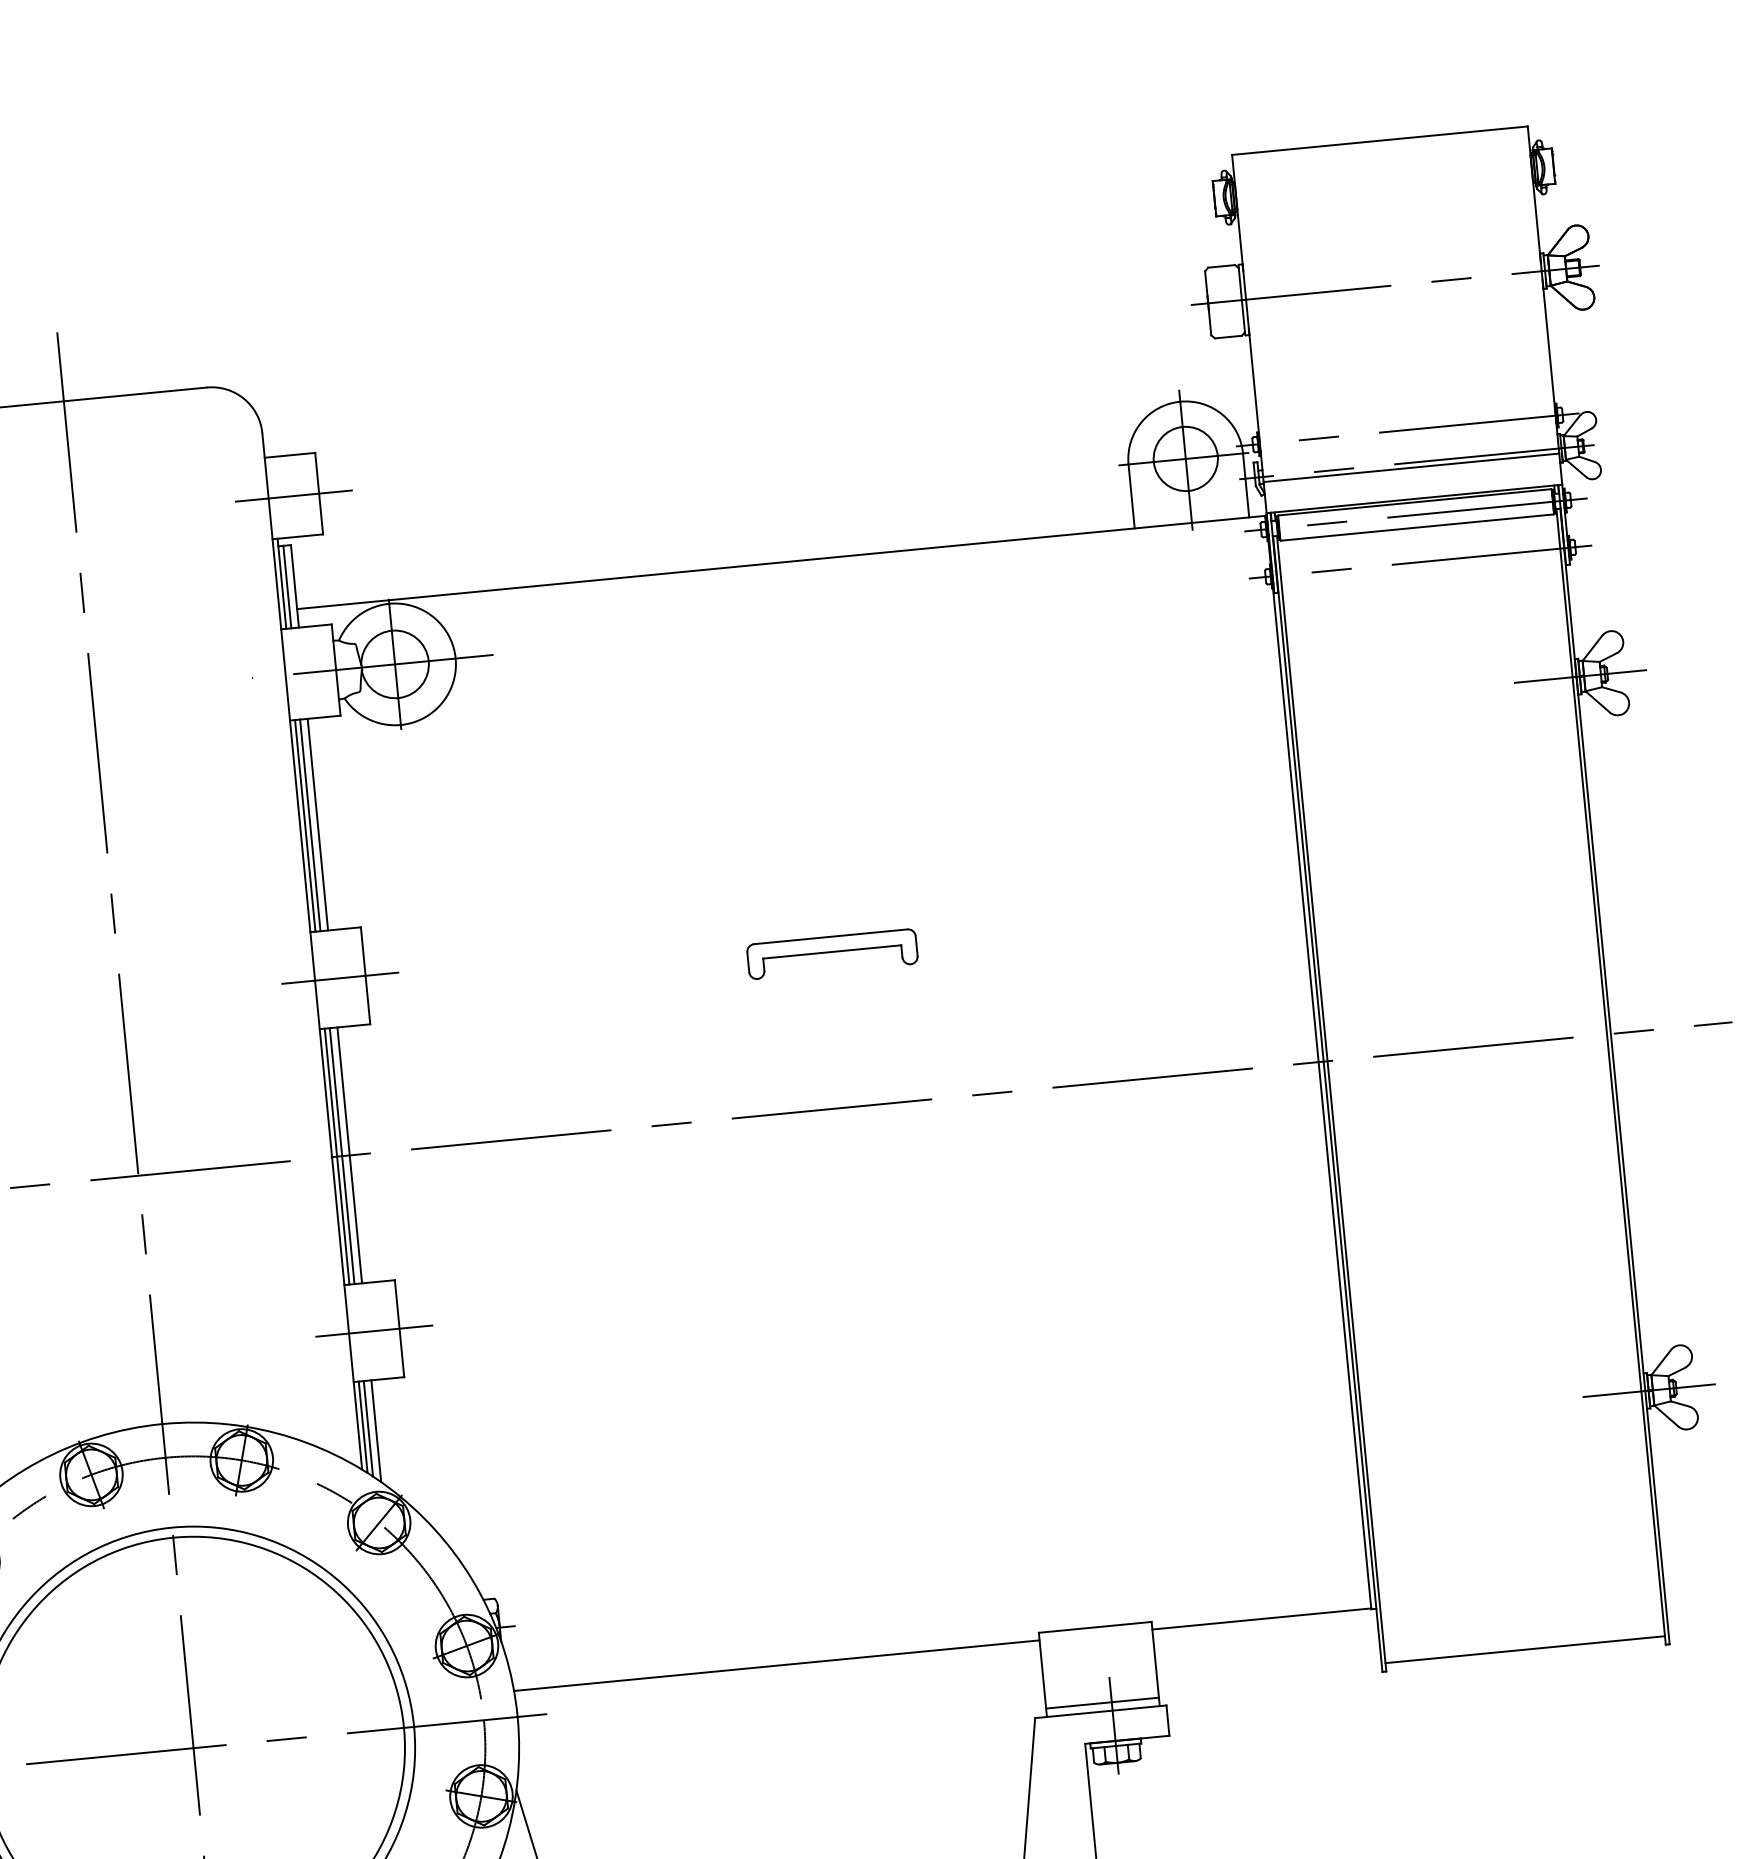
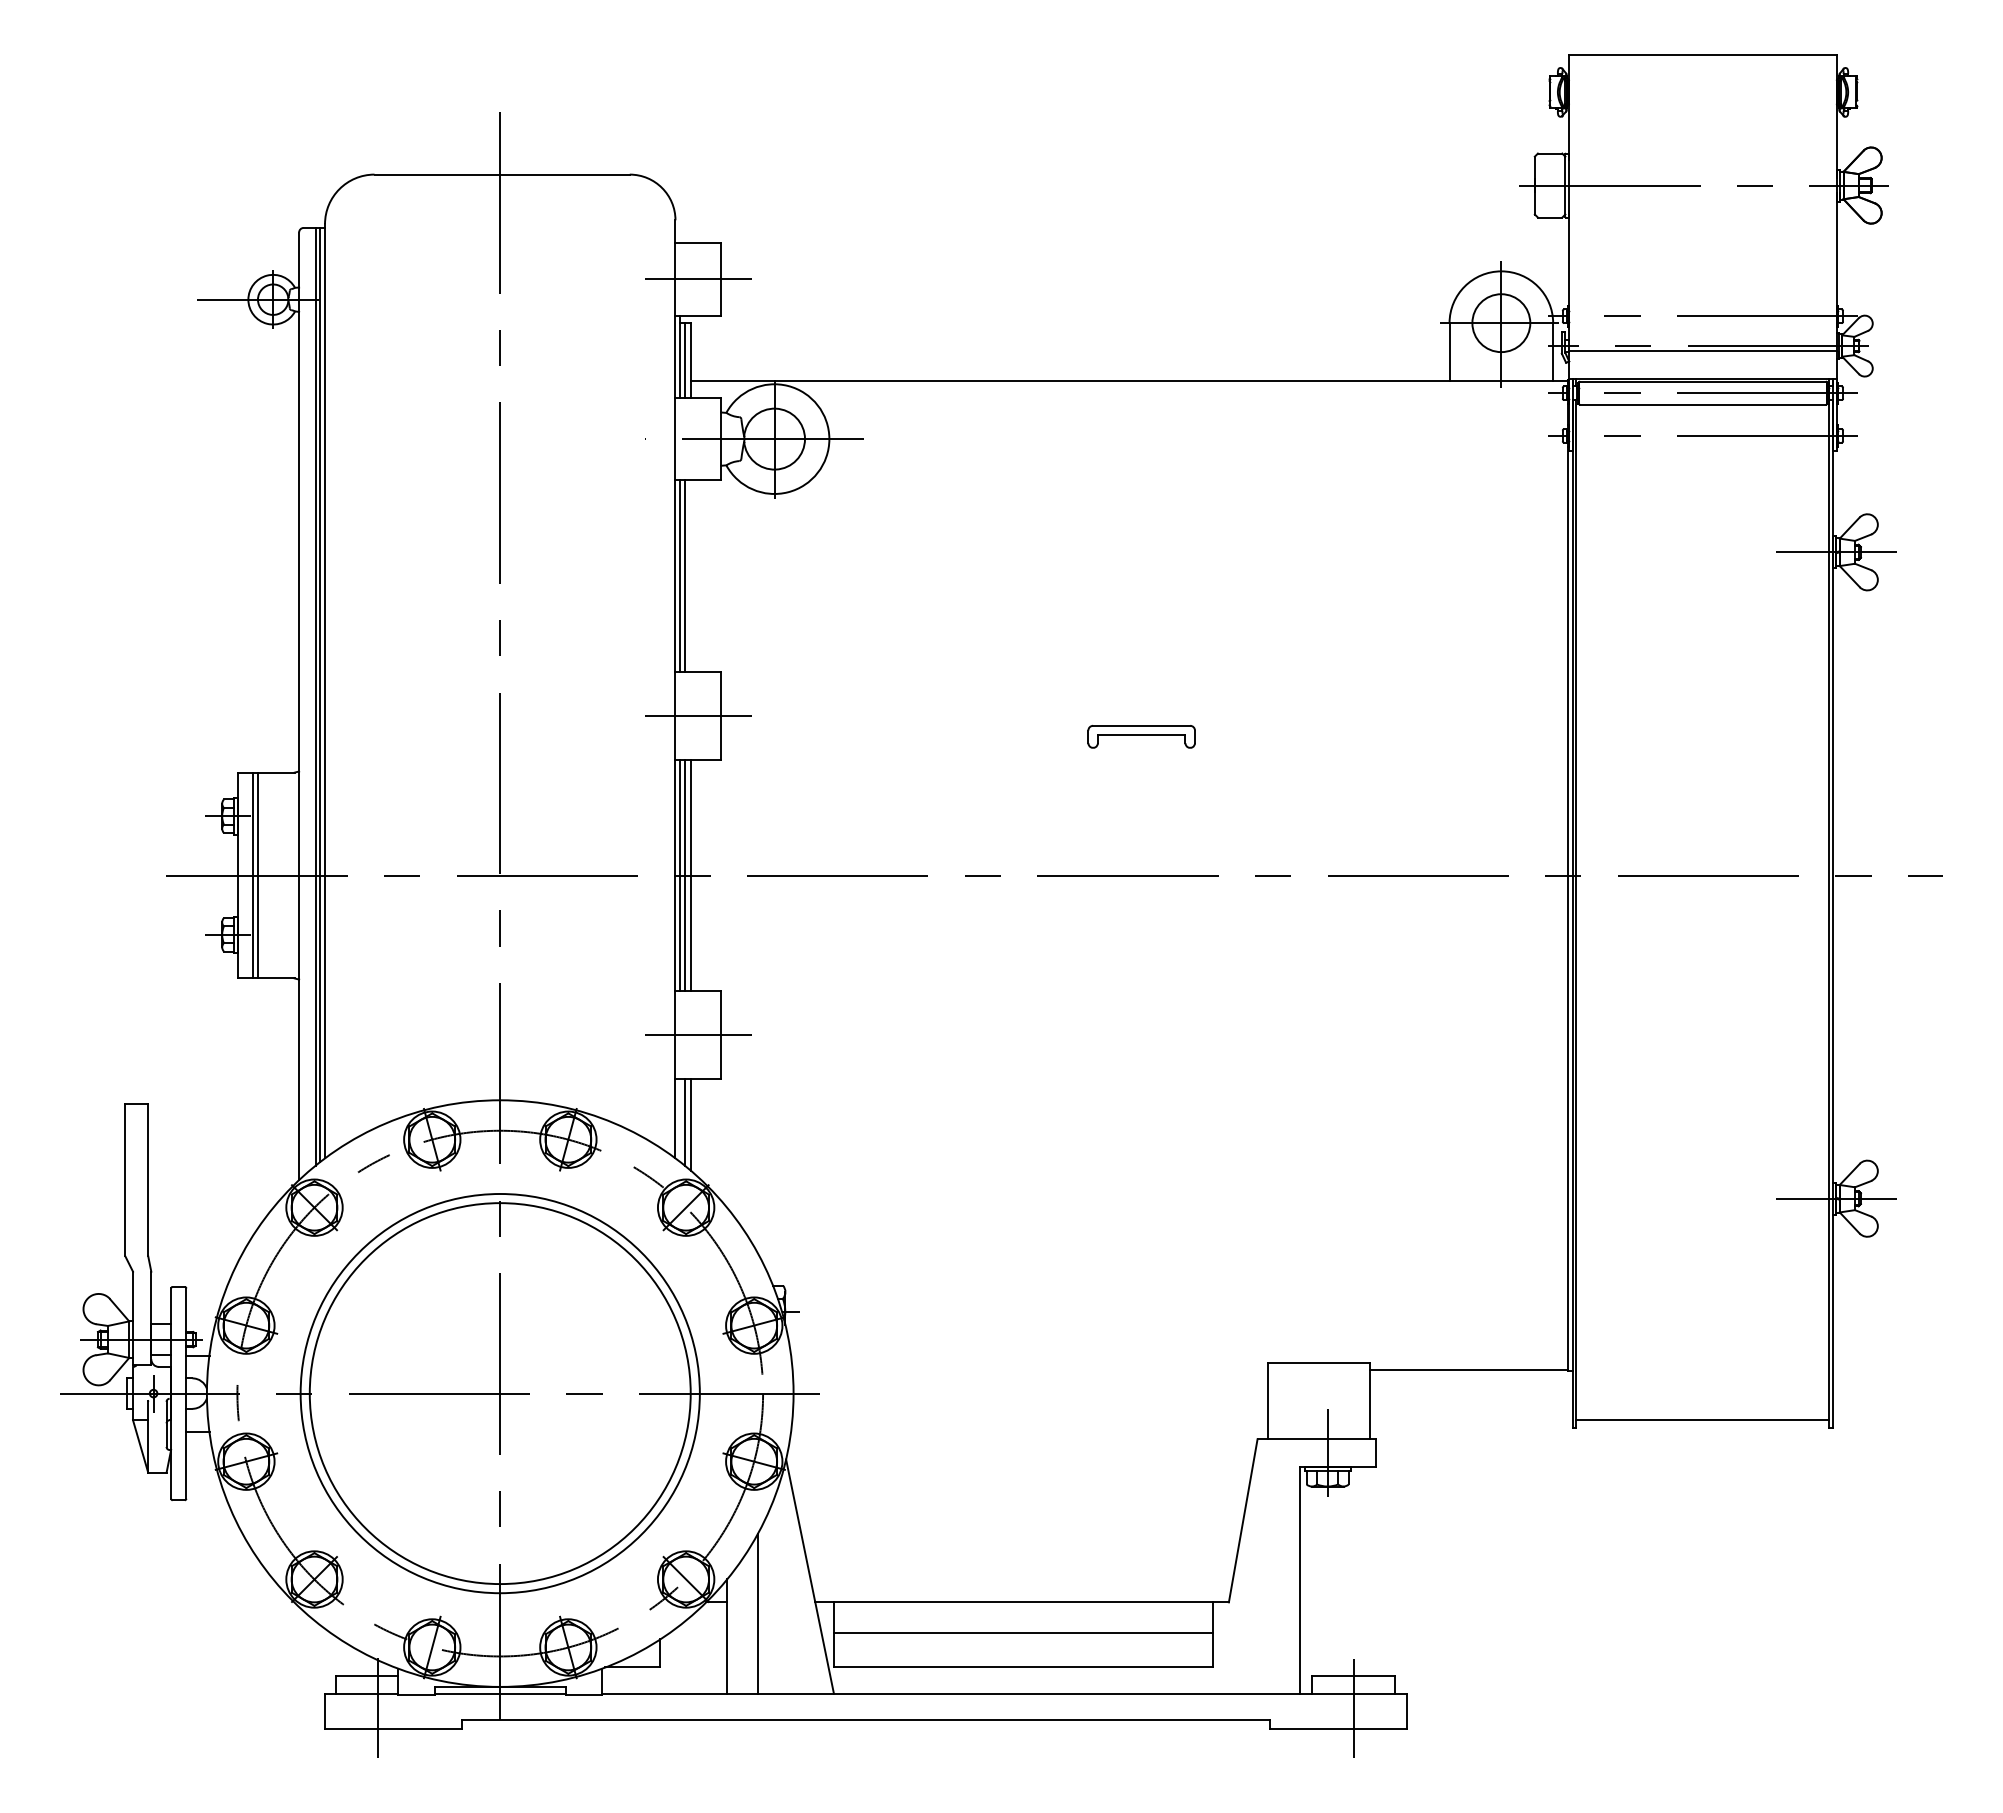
line: (317, 823) -> (691, 575), removed
part: (832, 953) -> (1141, 736), size x0.7
line: (363, 1427) -> (680, 1120), removed
line: (776, 1665) -> (1030, 1369), removed
line: (1102, 1702) -> (1319, 1431), removed

